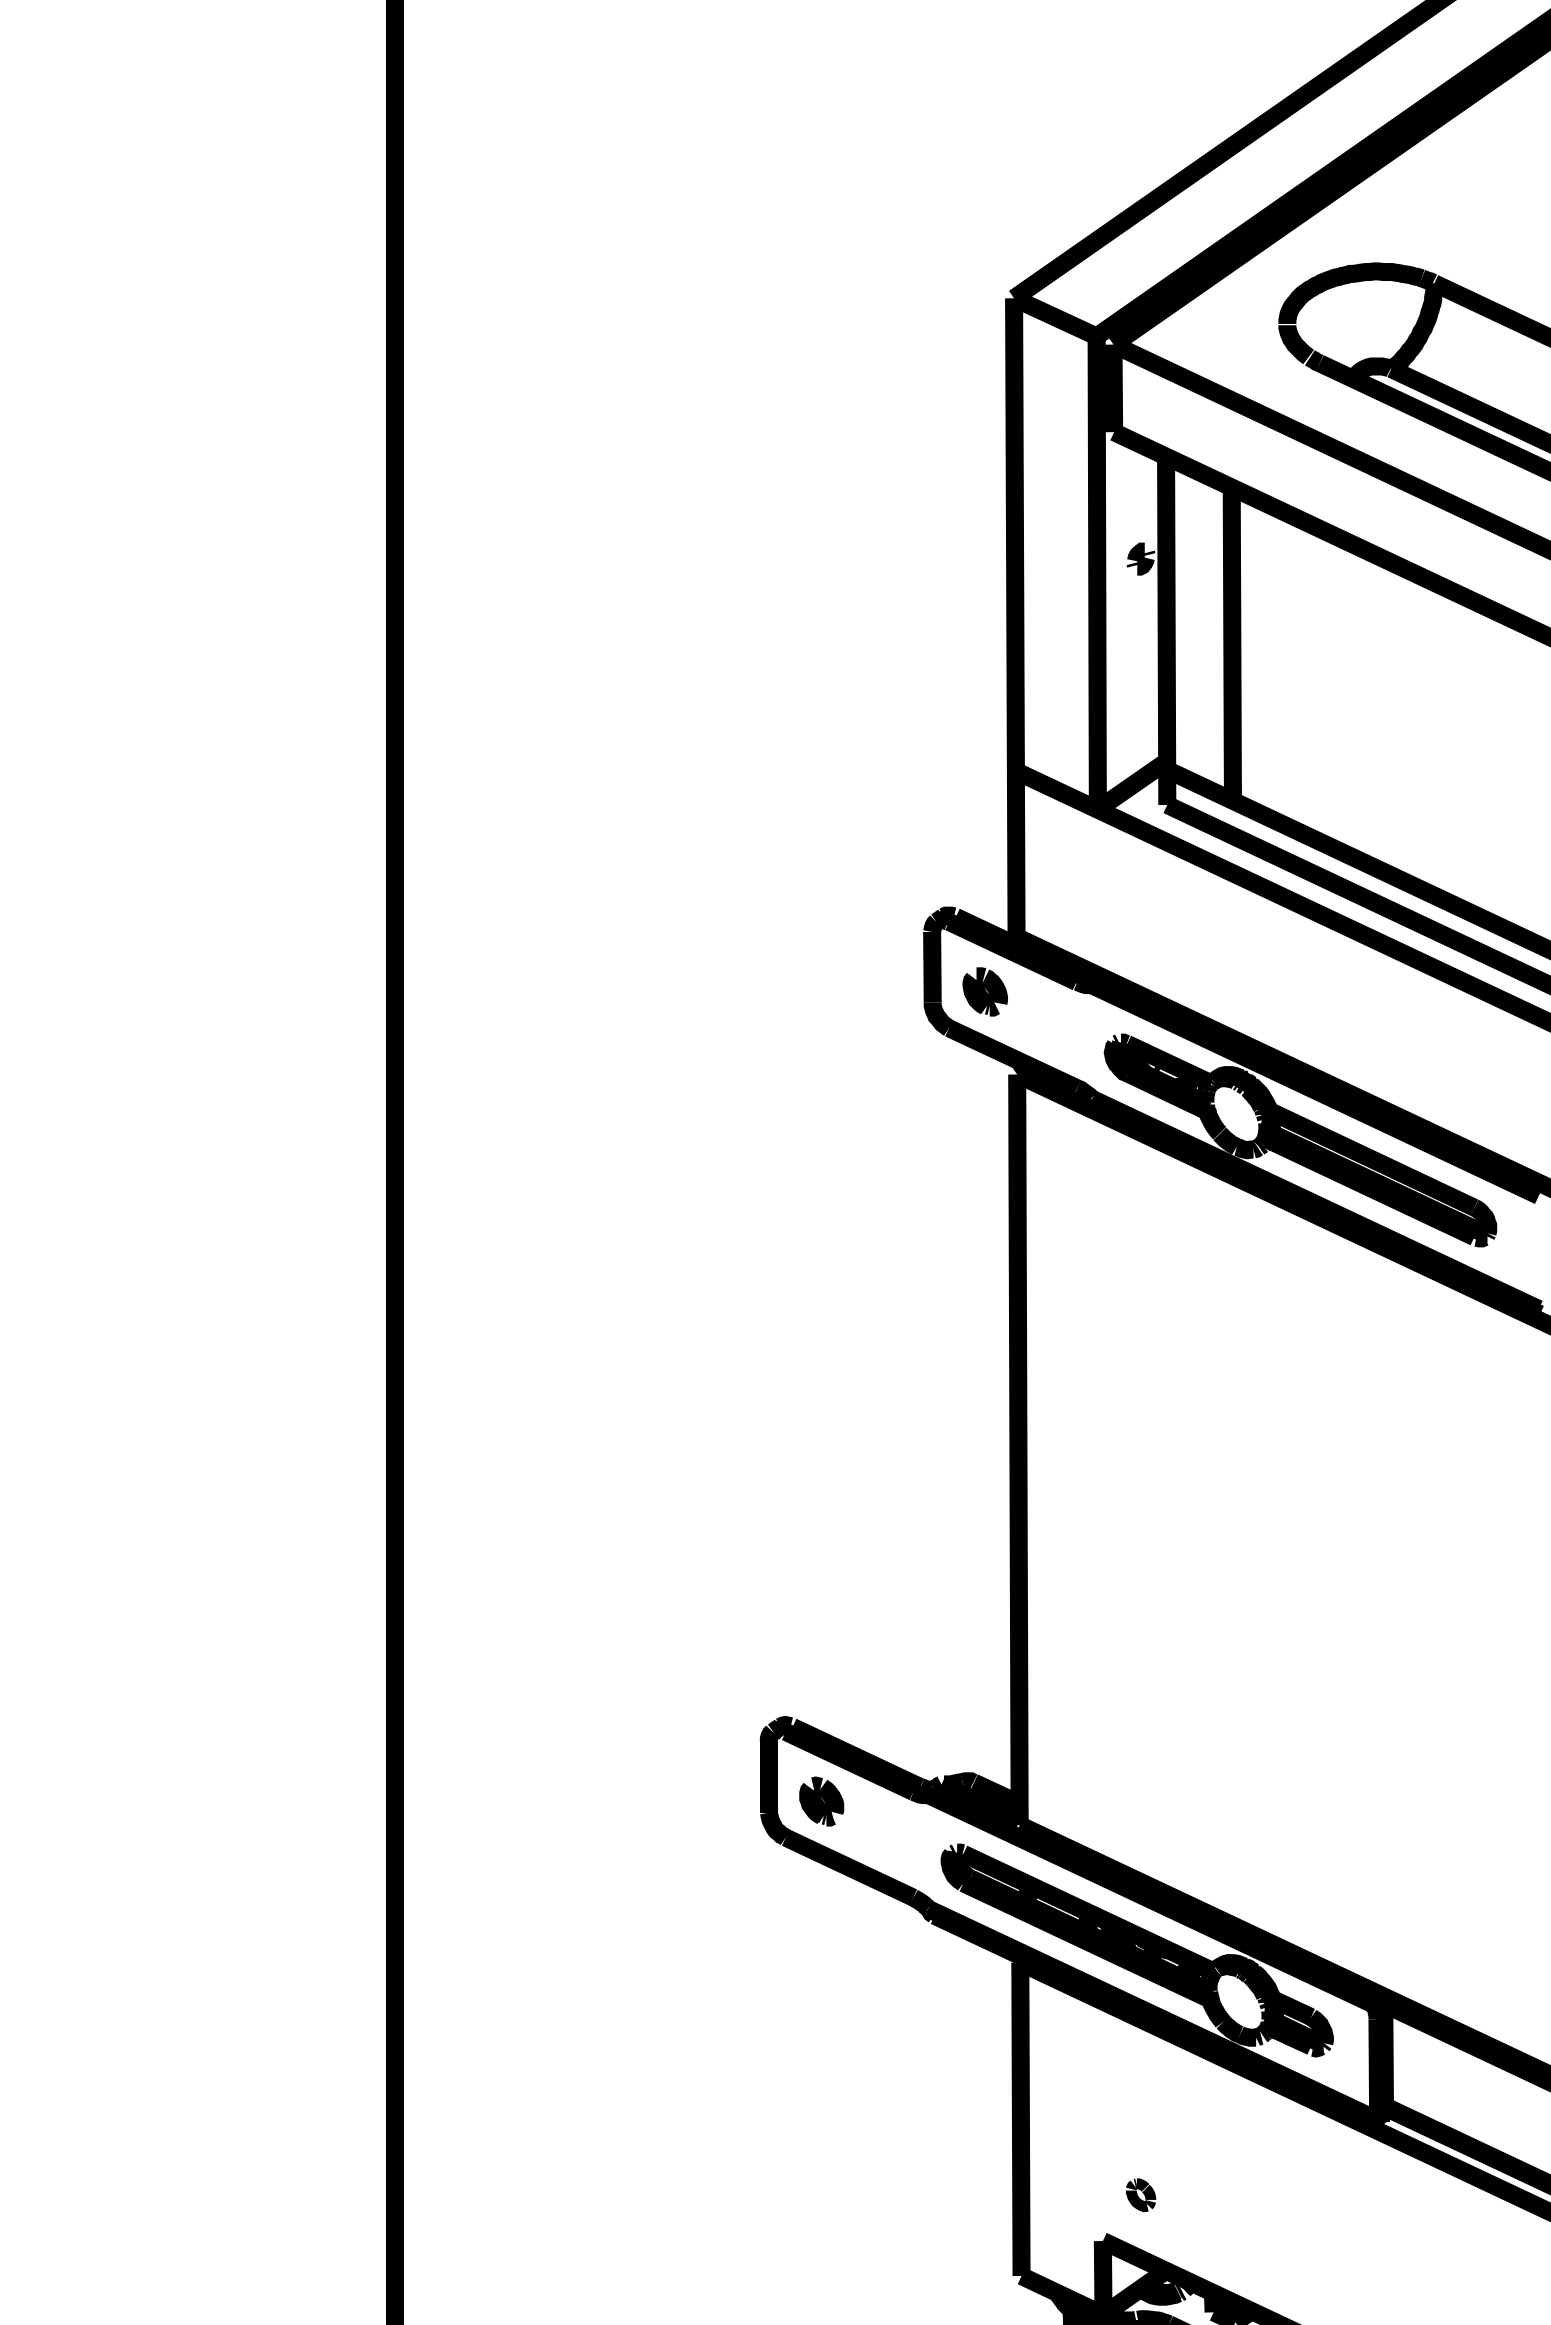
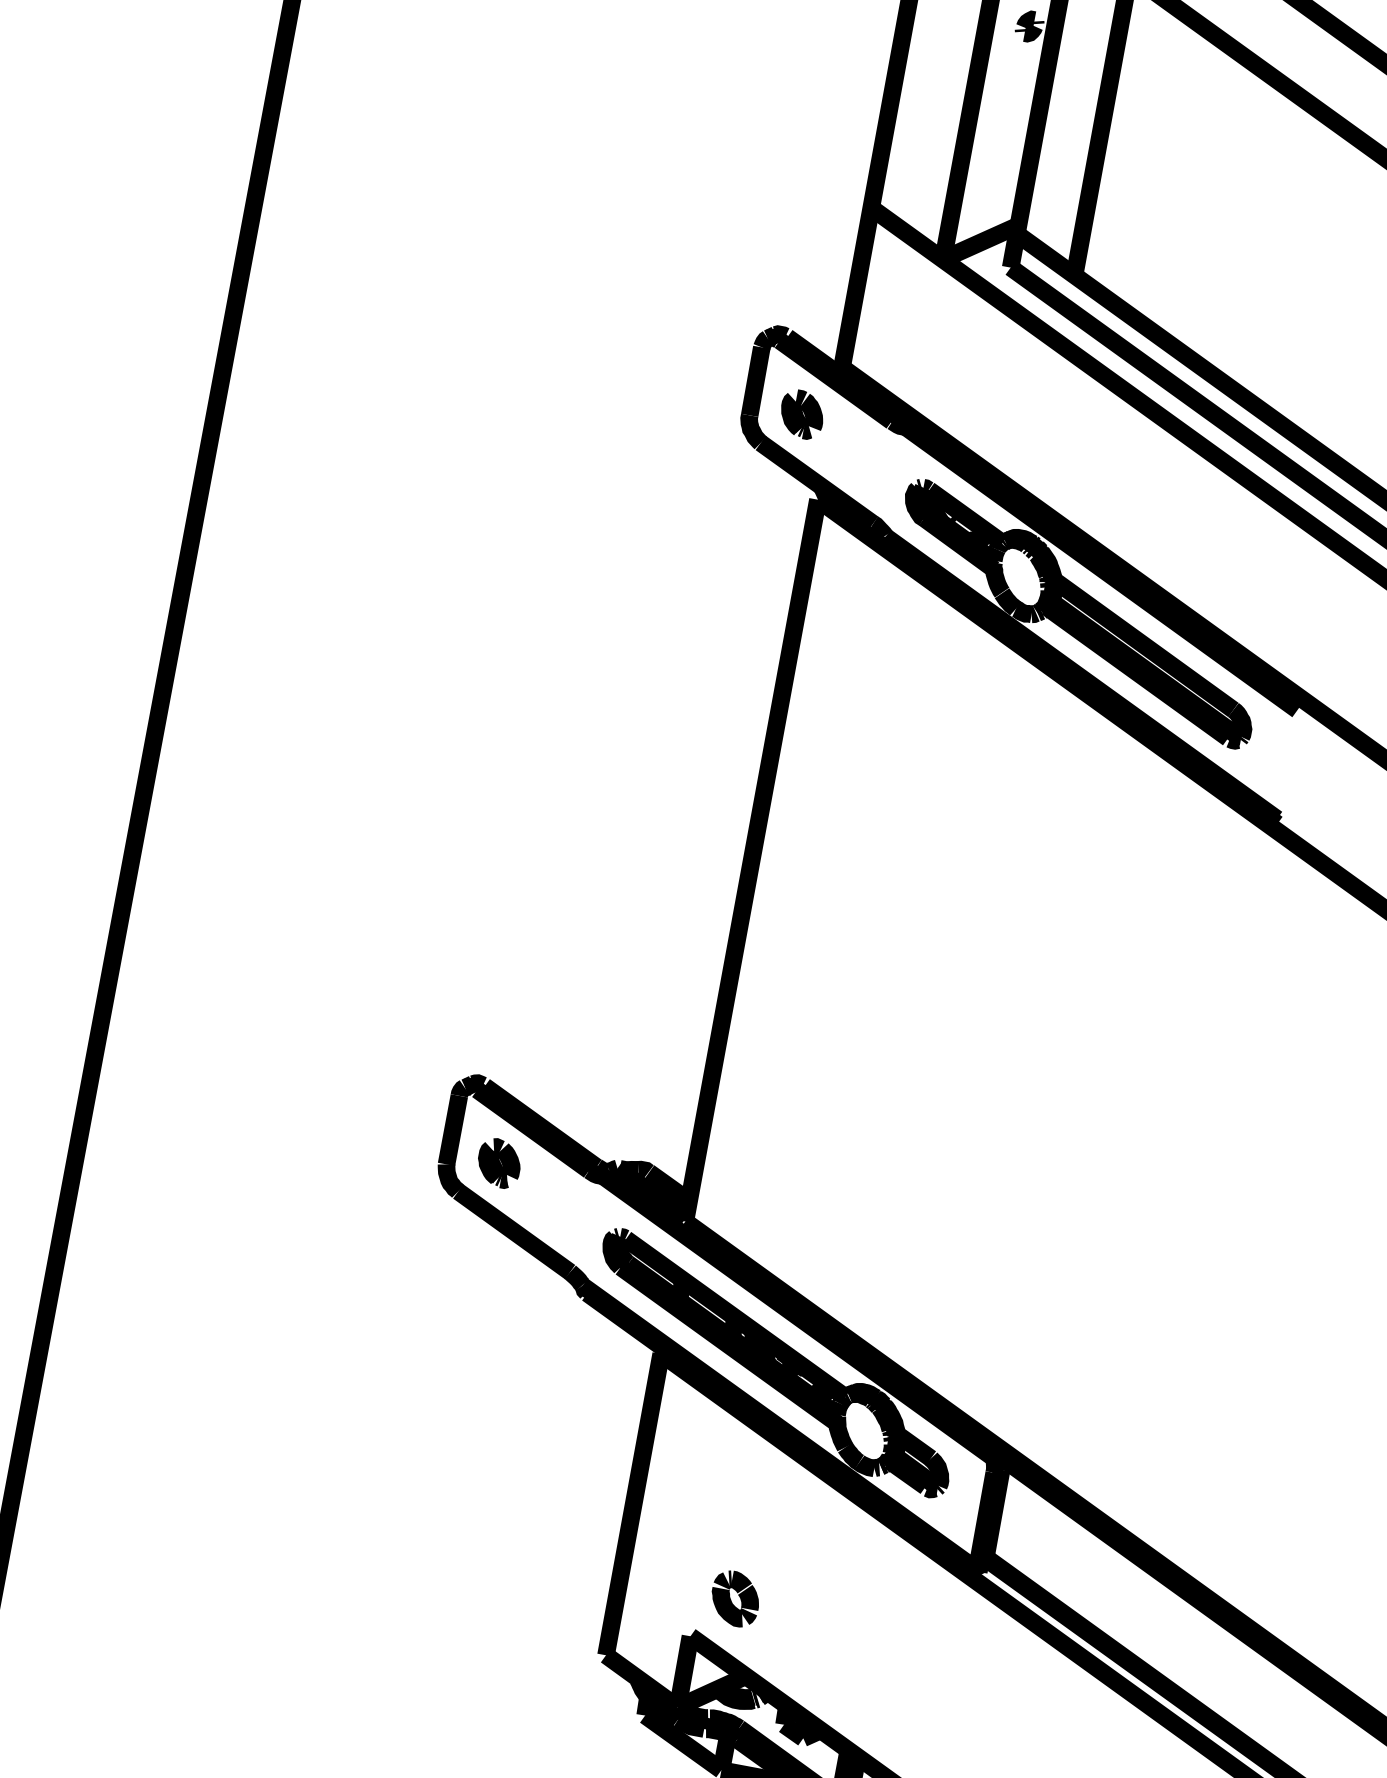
part: (1140, 2195) -> (734, 1599), size x1.67

